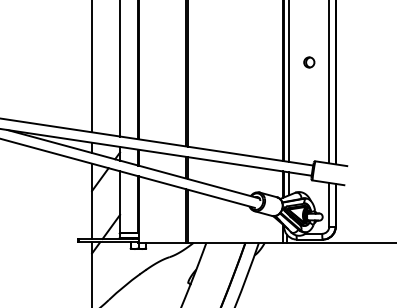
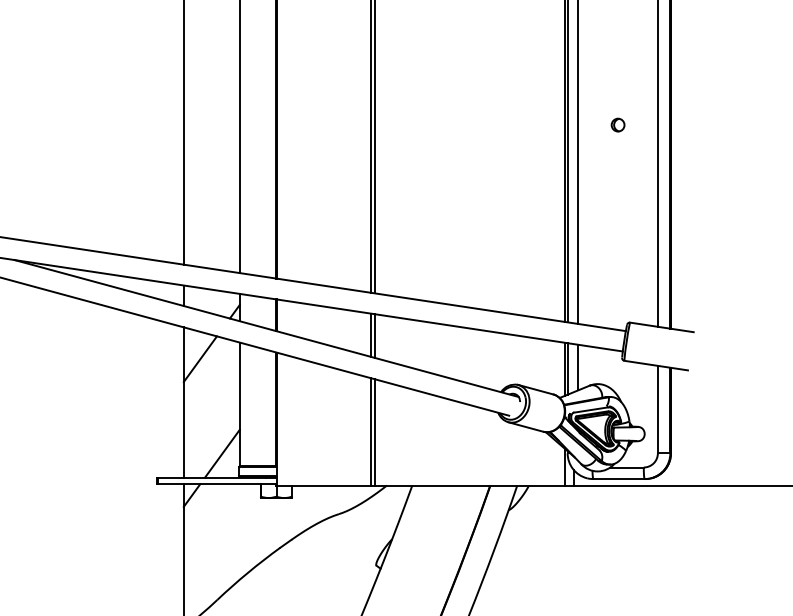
part: (309, 62) -> (618, 125), size x0.62

